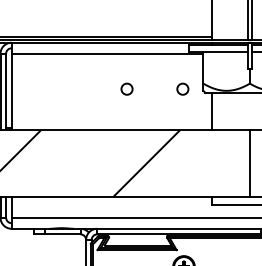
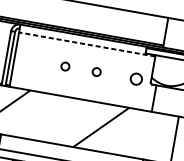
line: (107, 53) -> (87, 44), solid -> dashed
circle: (82, 88) -> (65, 66), added
circle: (182, 88) -> (136, 78), size x1.4

